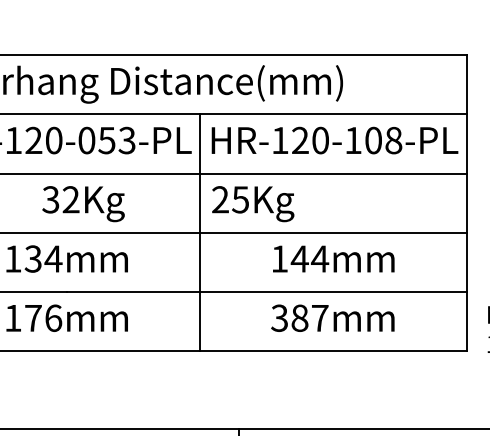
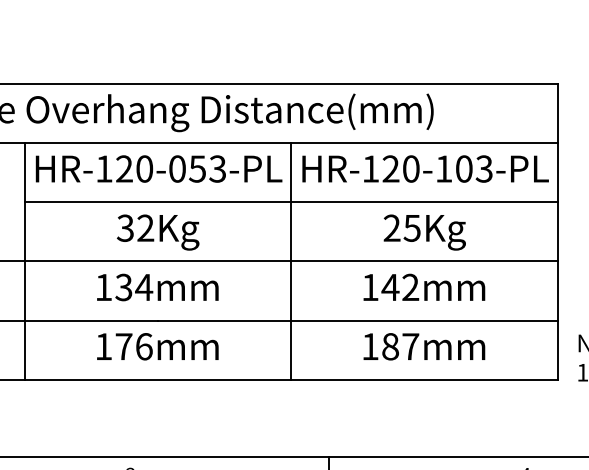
text: (392, 140) -> (483, 168), HR-120-108-PL -> HR-120-103-PL
text: (83, 204) -> (158, 232), moved
text: (252, 204) -> (424, 232), moved
text: (319, 258) -> (410, 286), 144mm -> 142mm
text: (278, 318) -> (369, 346), 387mm -> 187mm

